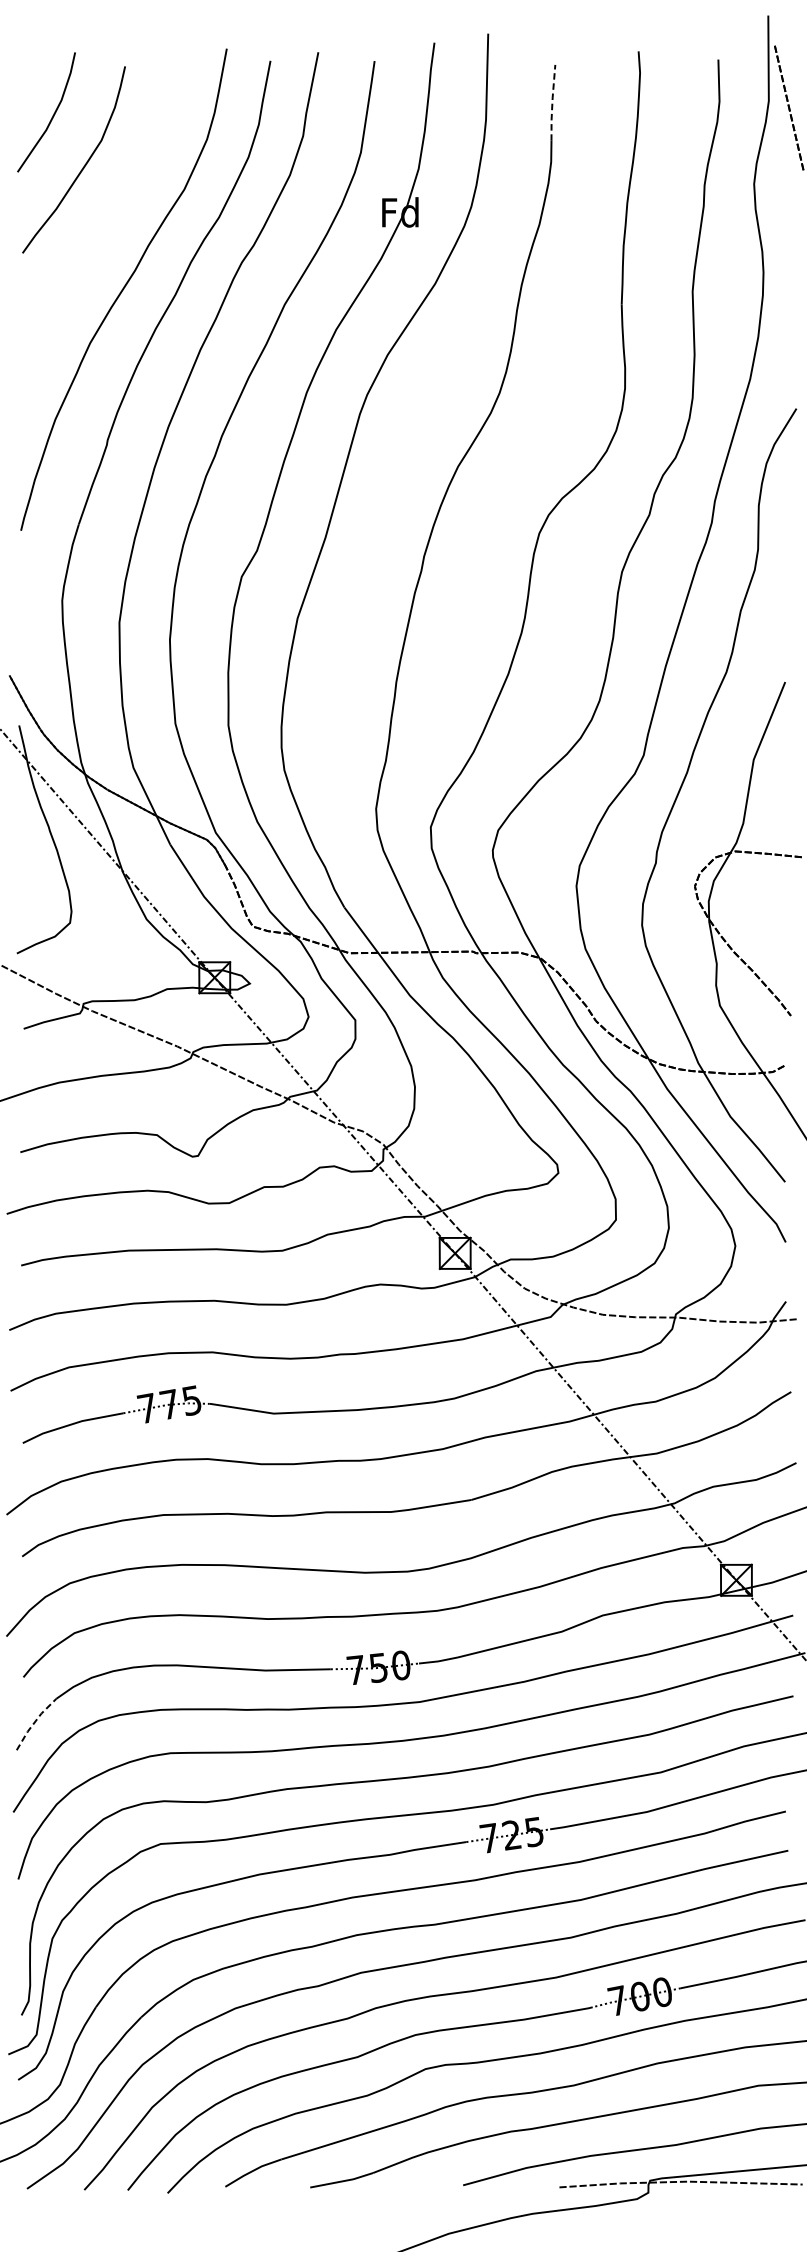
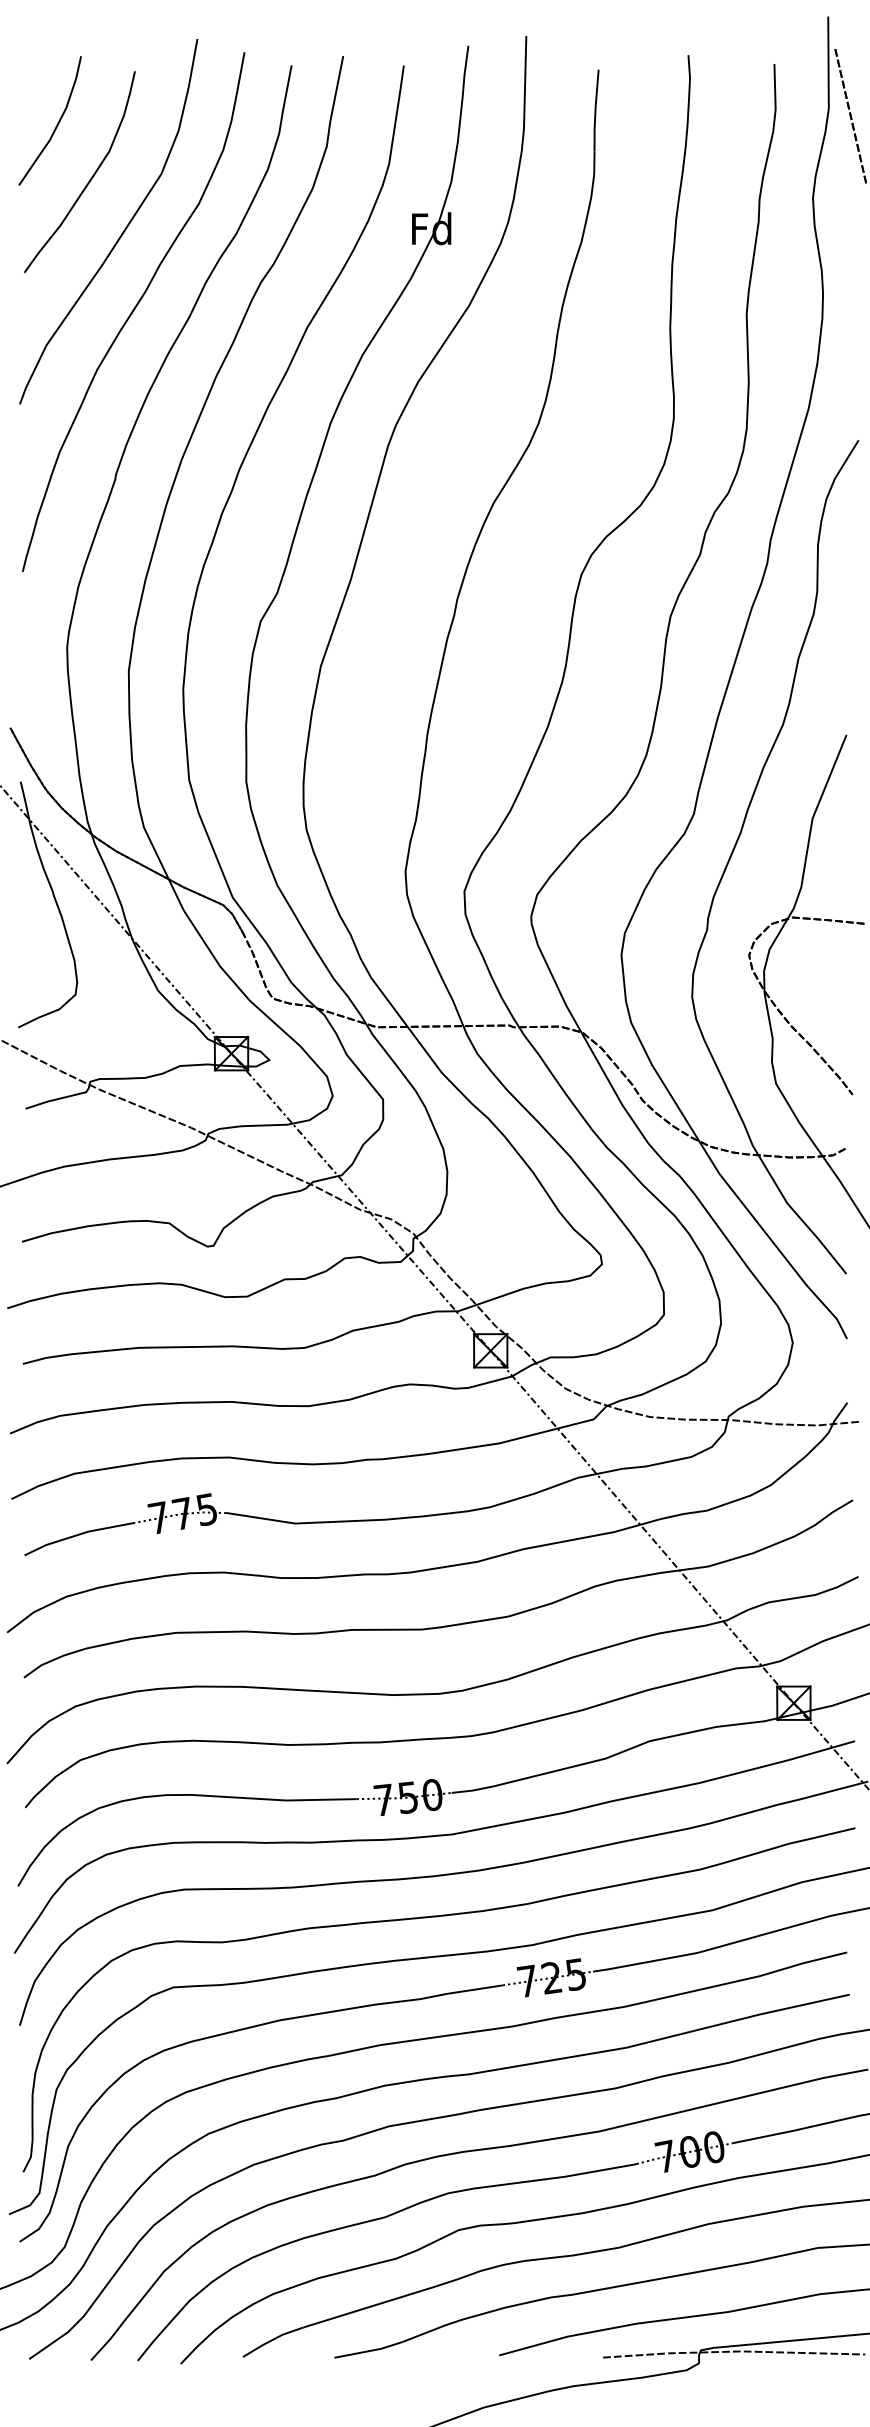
line: (552, 102) -> (595, 110), dashed -> solid
curve: (115, 212) -> (124, 228), added
line: (34, 1723) -> (37, 1857), dashed -> solid

